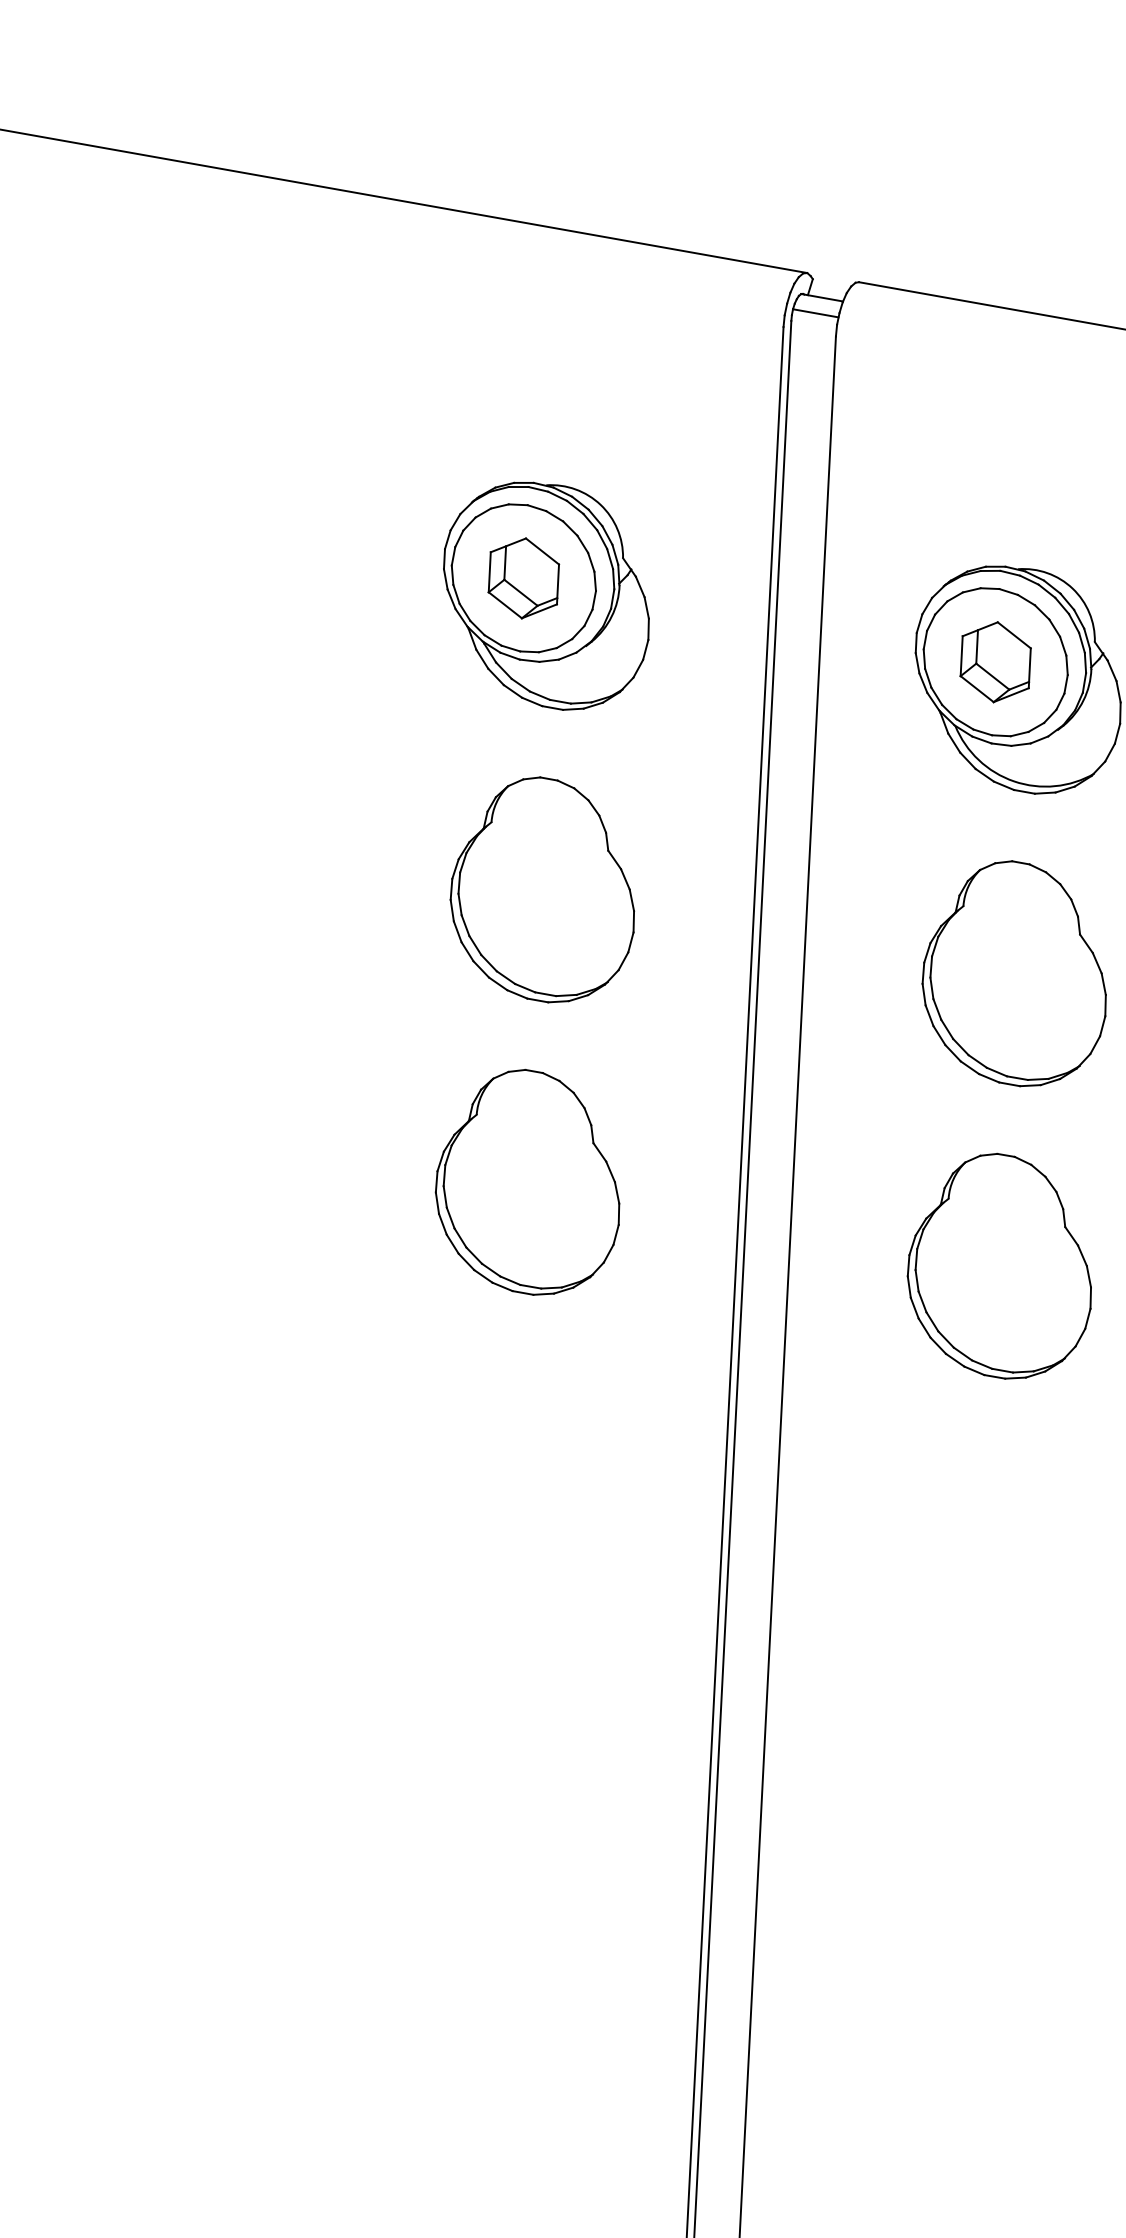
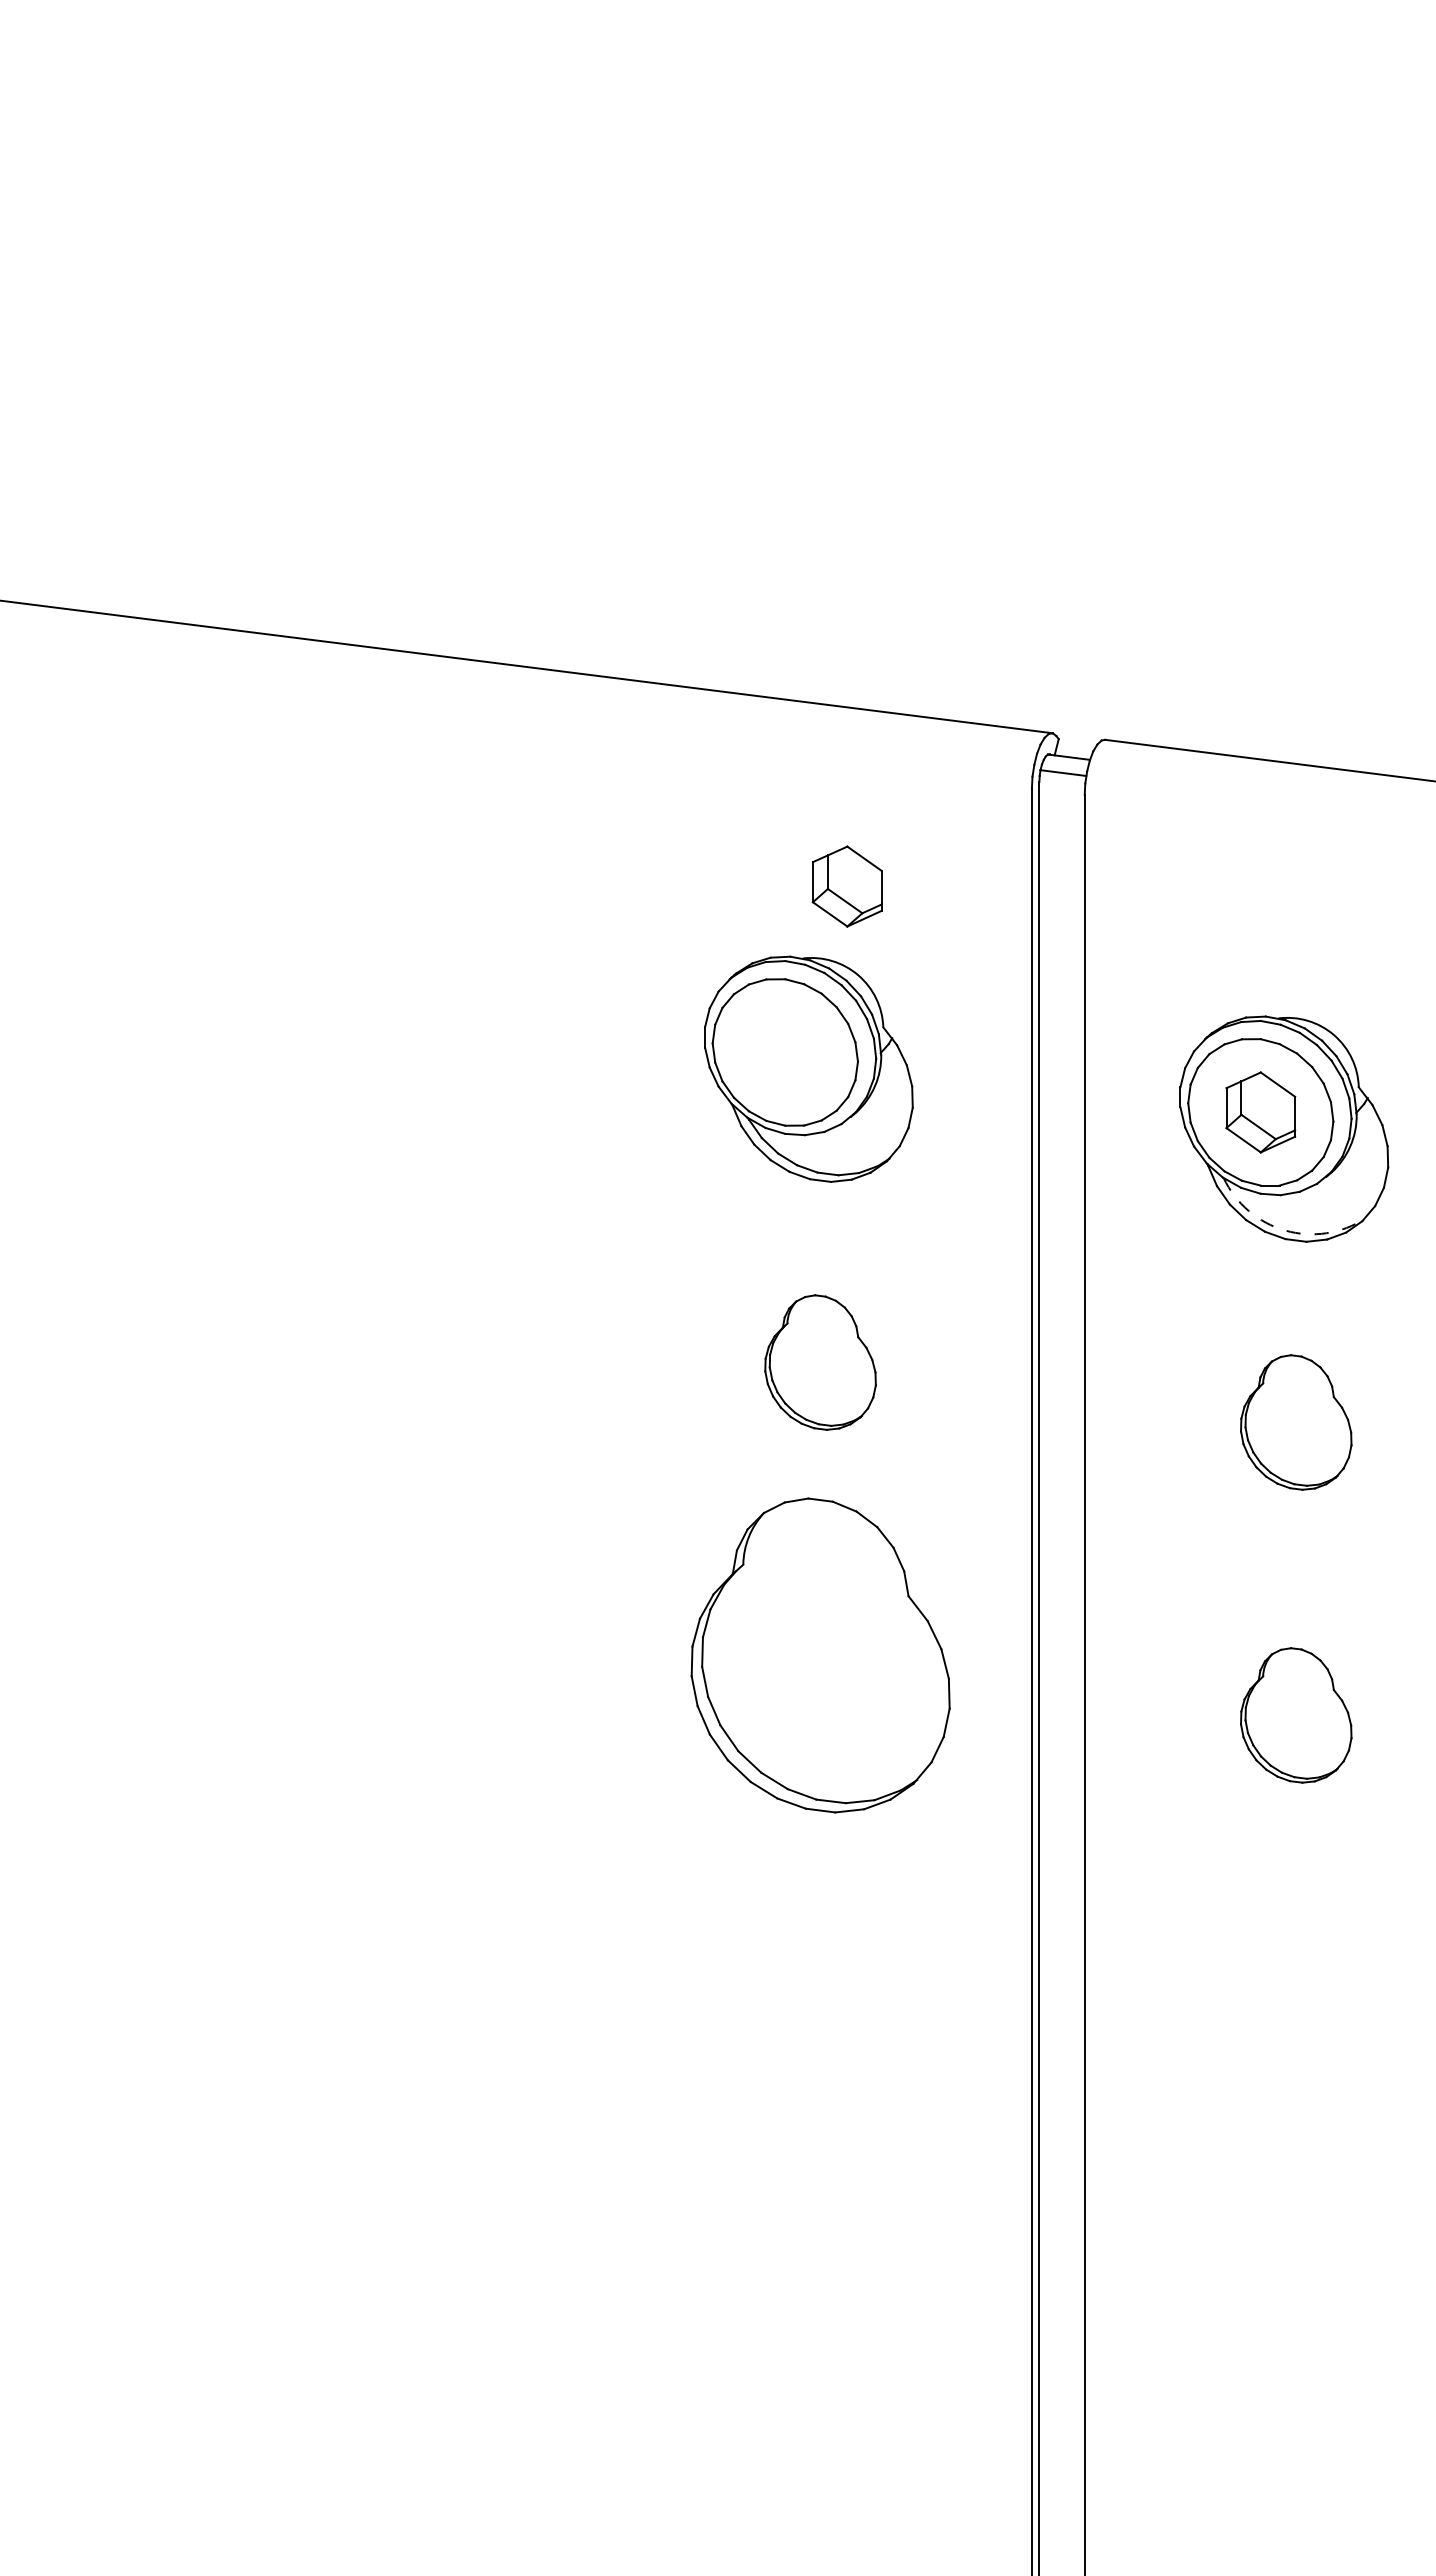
part: (523, 578) -> (846, 886), moved
arc: (1014, 781) -> (1285, 1230), solid -> dashed
part: (543, 889) -> (820, 1362), size x0.6
part: (1015, 973) -> (1296, 1422), size x0.6
part: (528, 1182) -> (820, 1655), size x1.4
part: (1000, 1266) -> (1296, 1715), size x0.6

